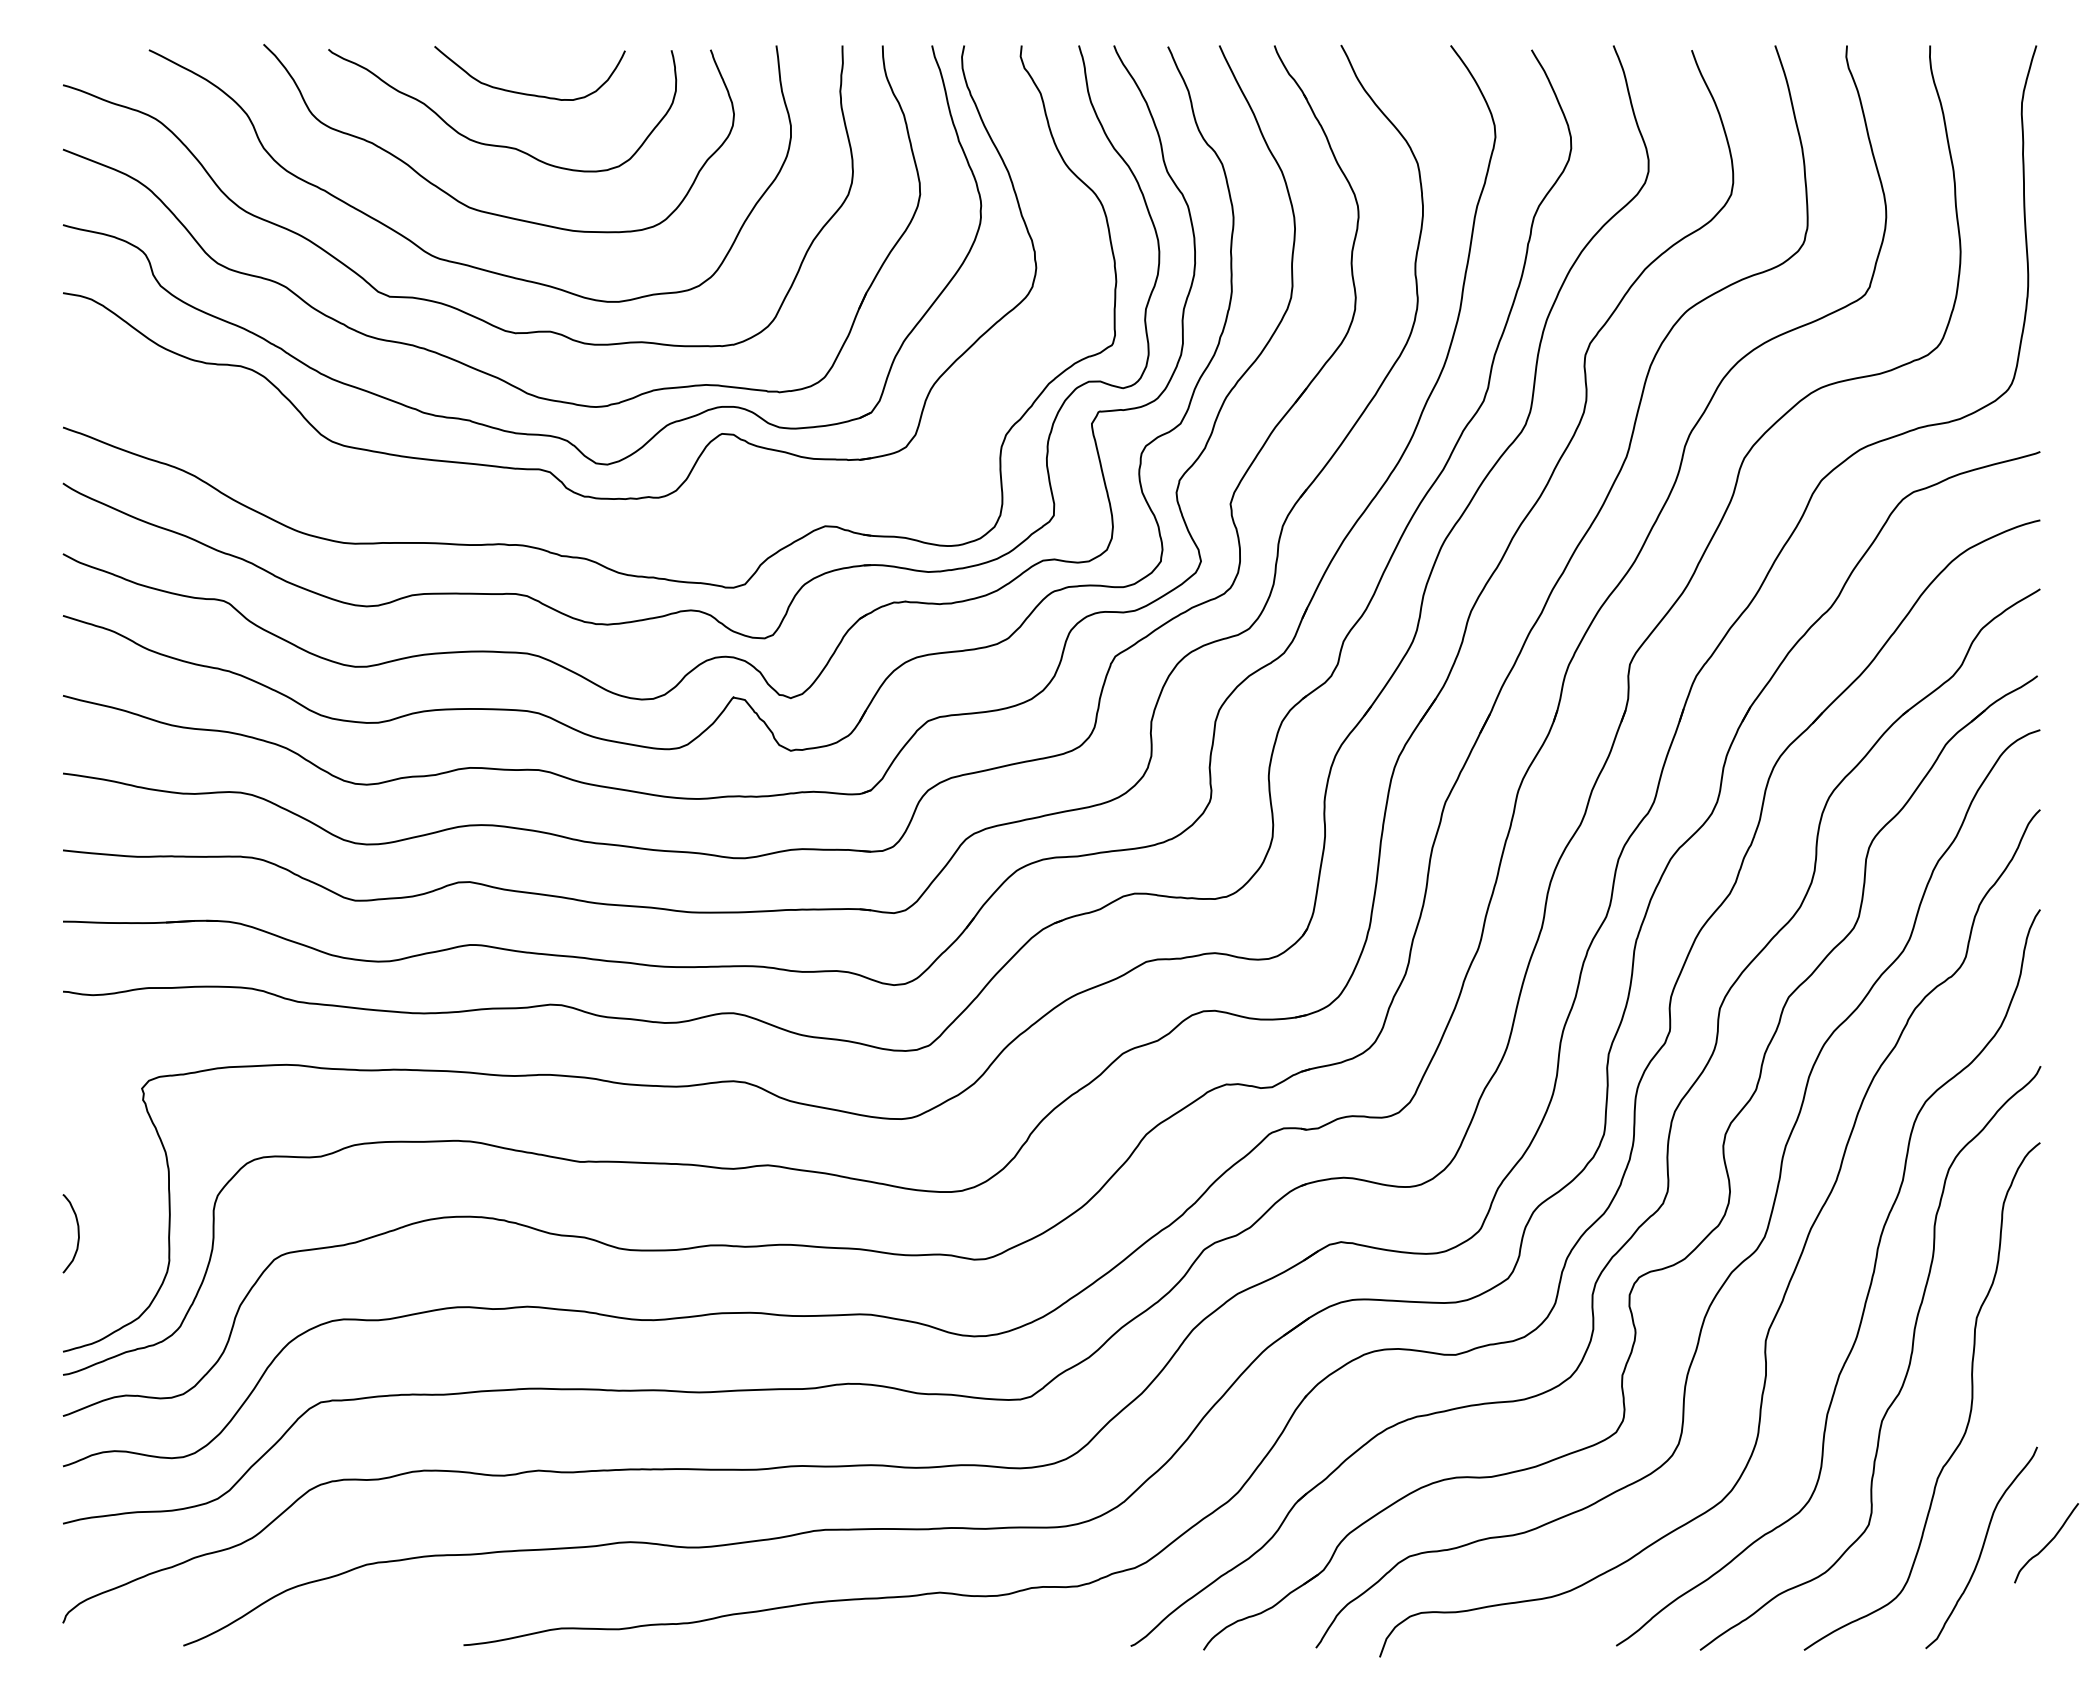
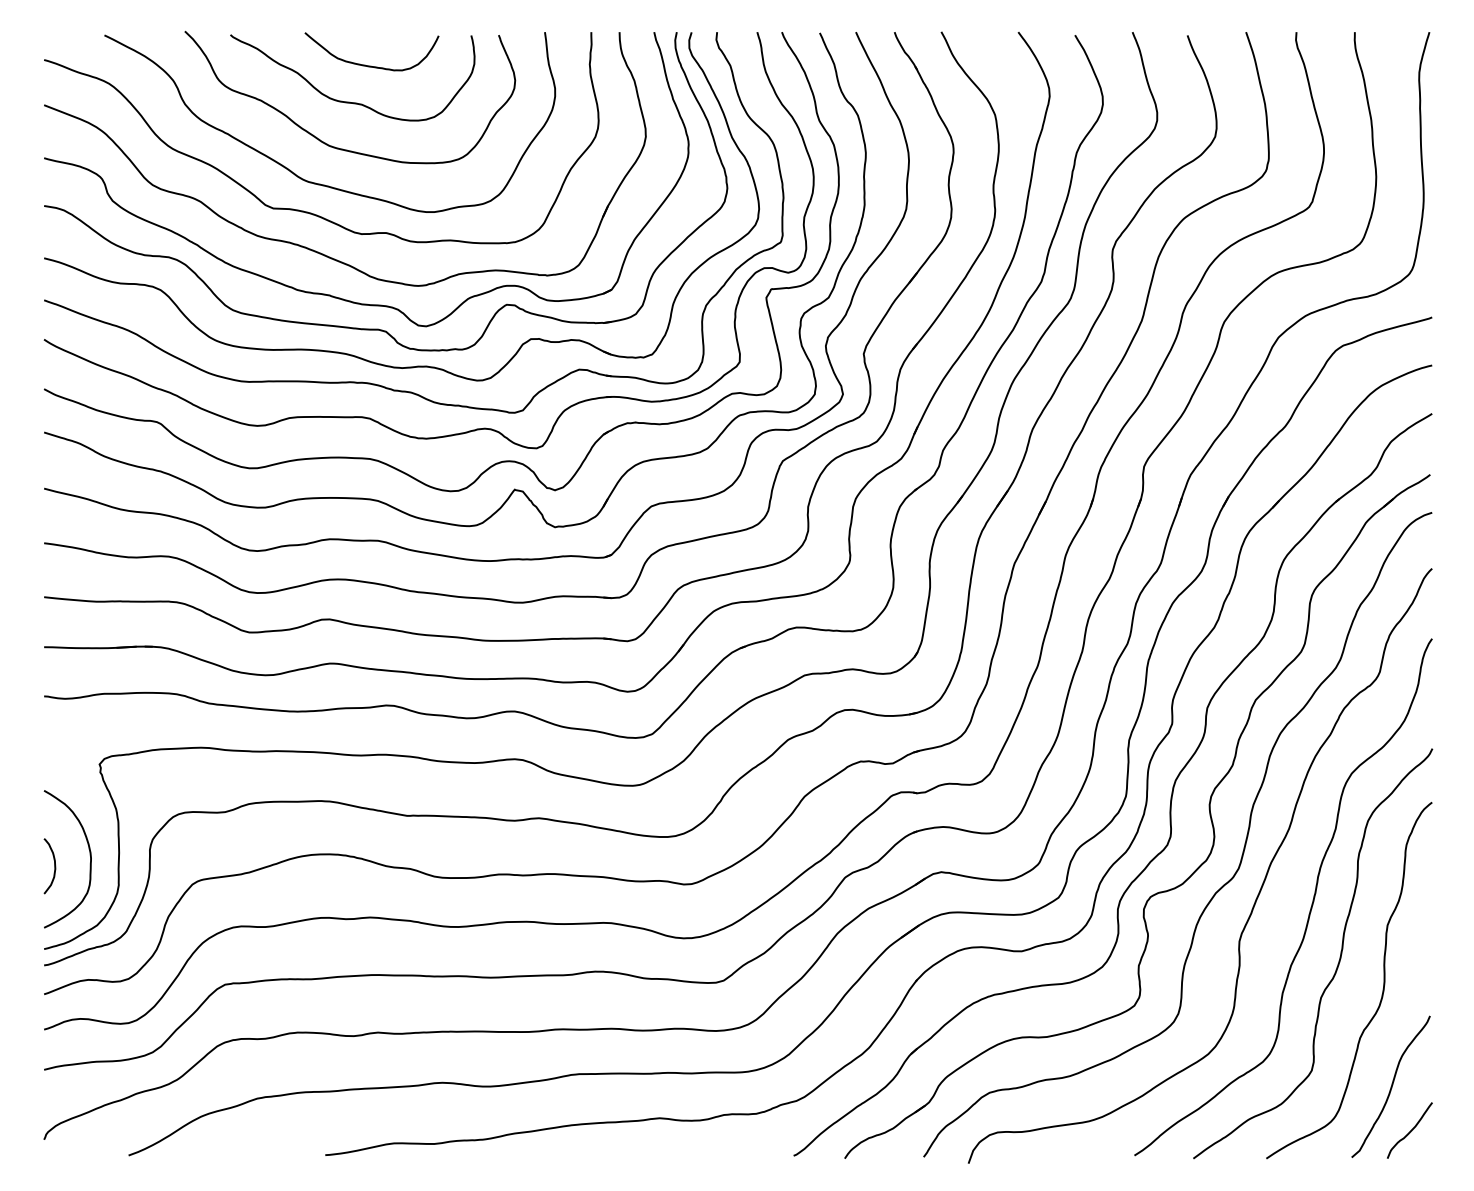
part: (503, 505) -> (353, 355), added
curve: (128, 1221) -> (90, 857), added
curve: (2047, 1543) -> (1410, 1130), moved

